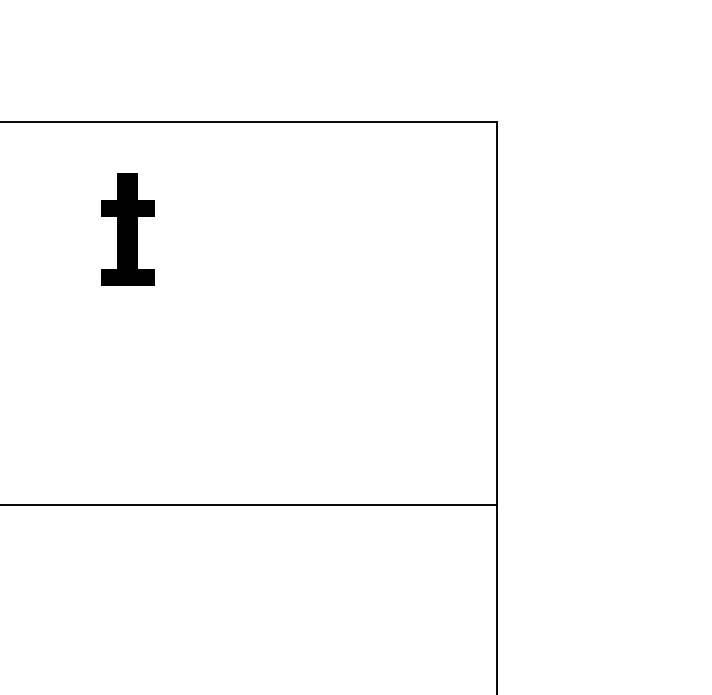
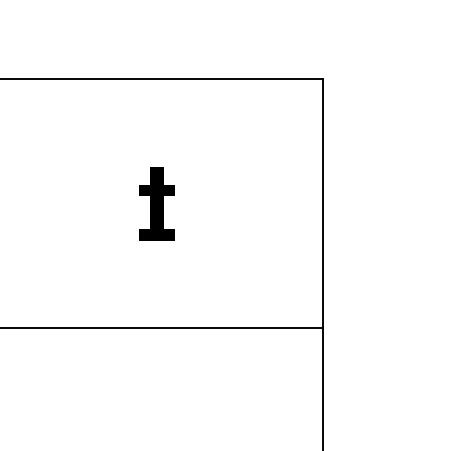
part: (127, 228) -> (156, 203), moved

